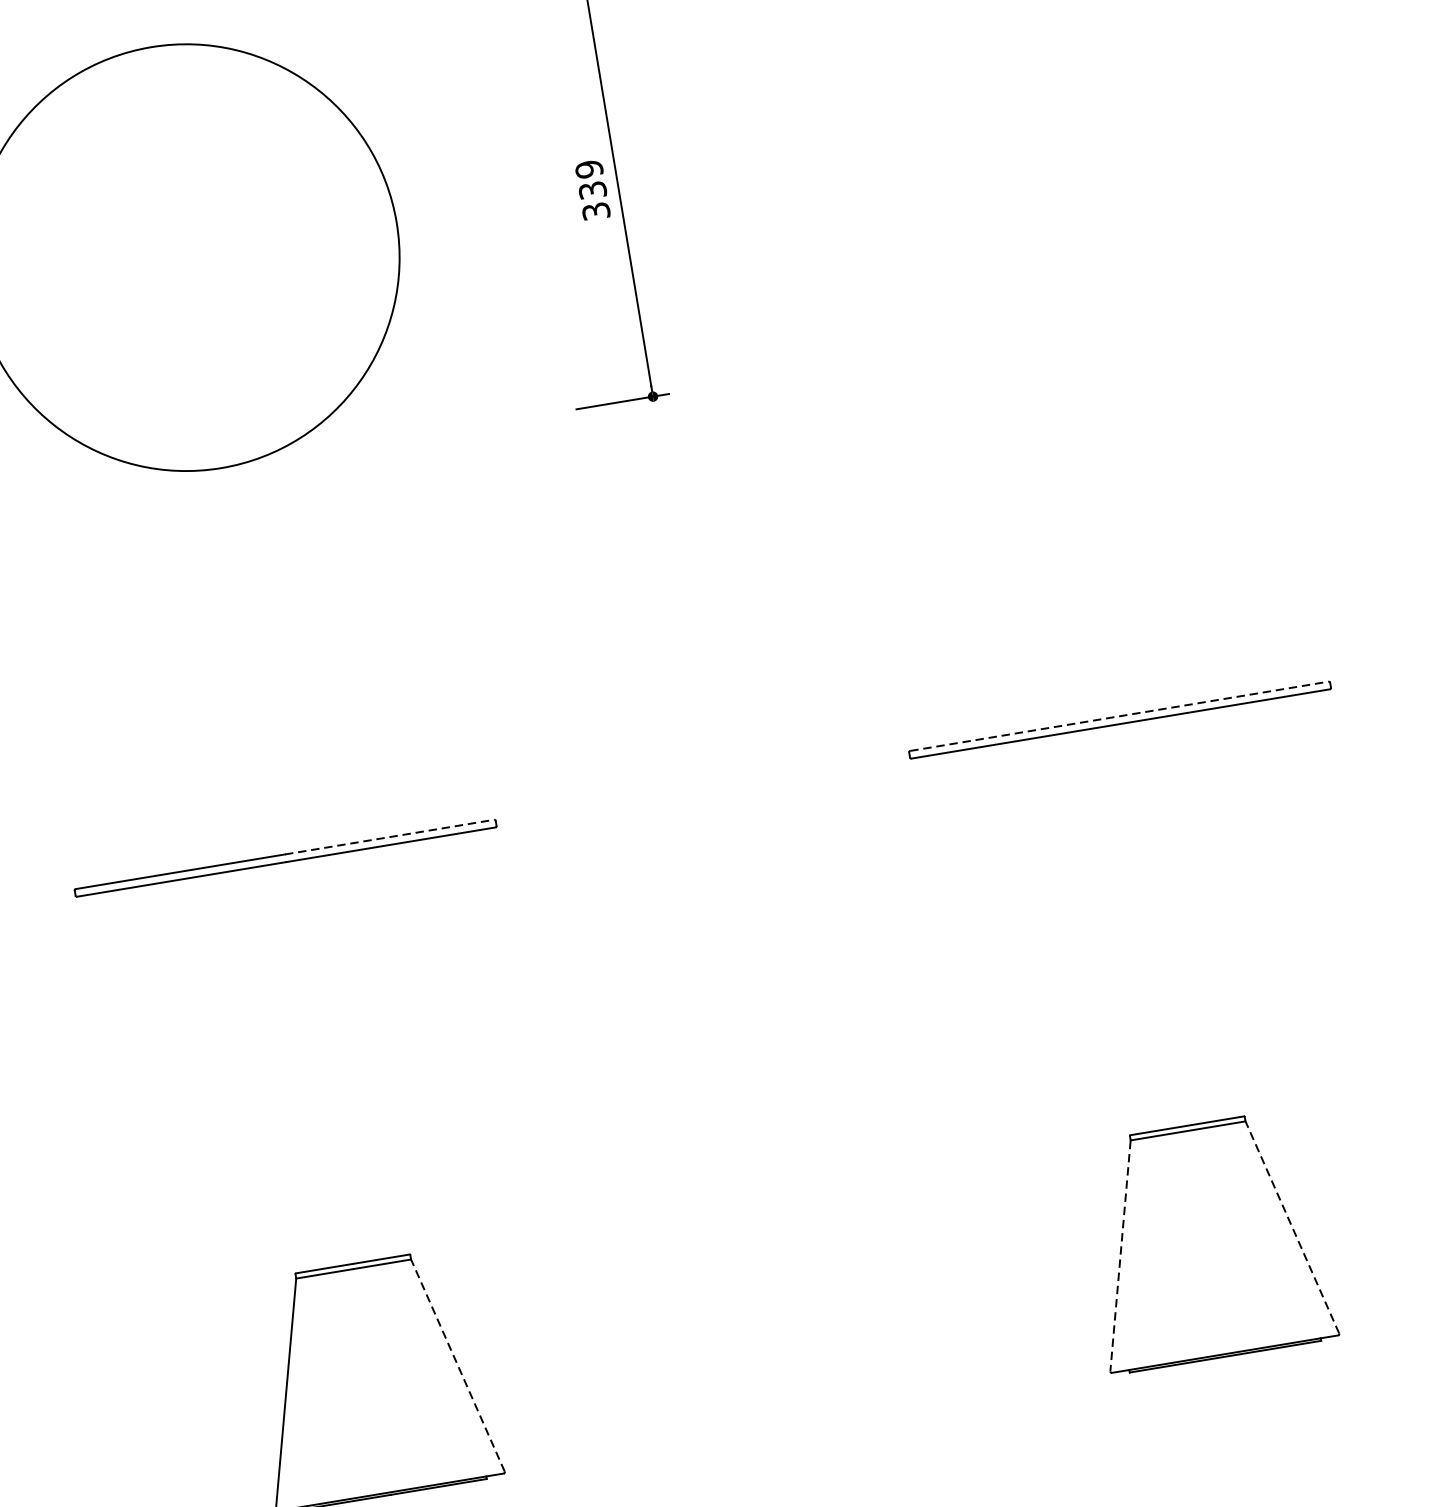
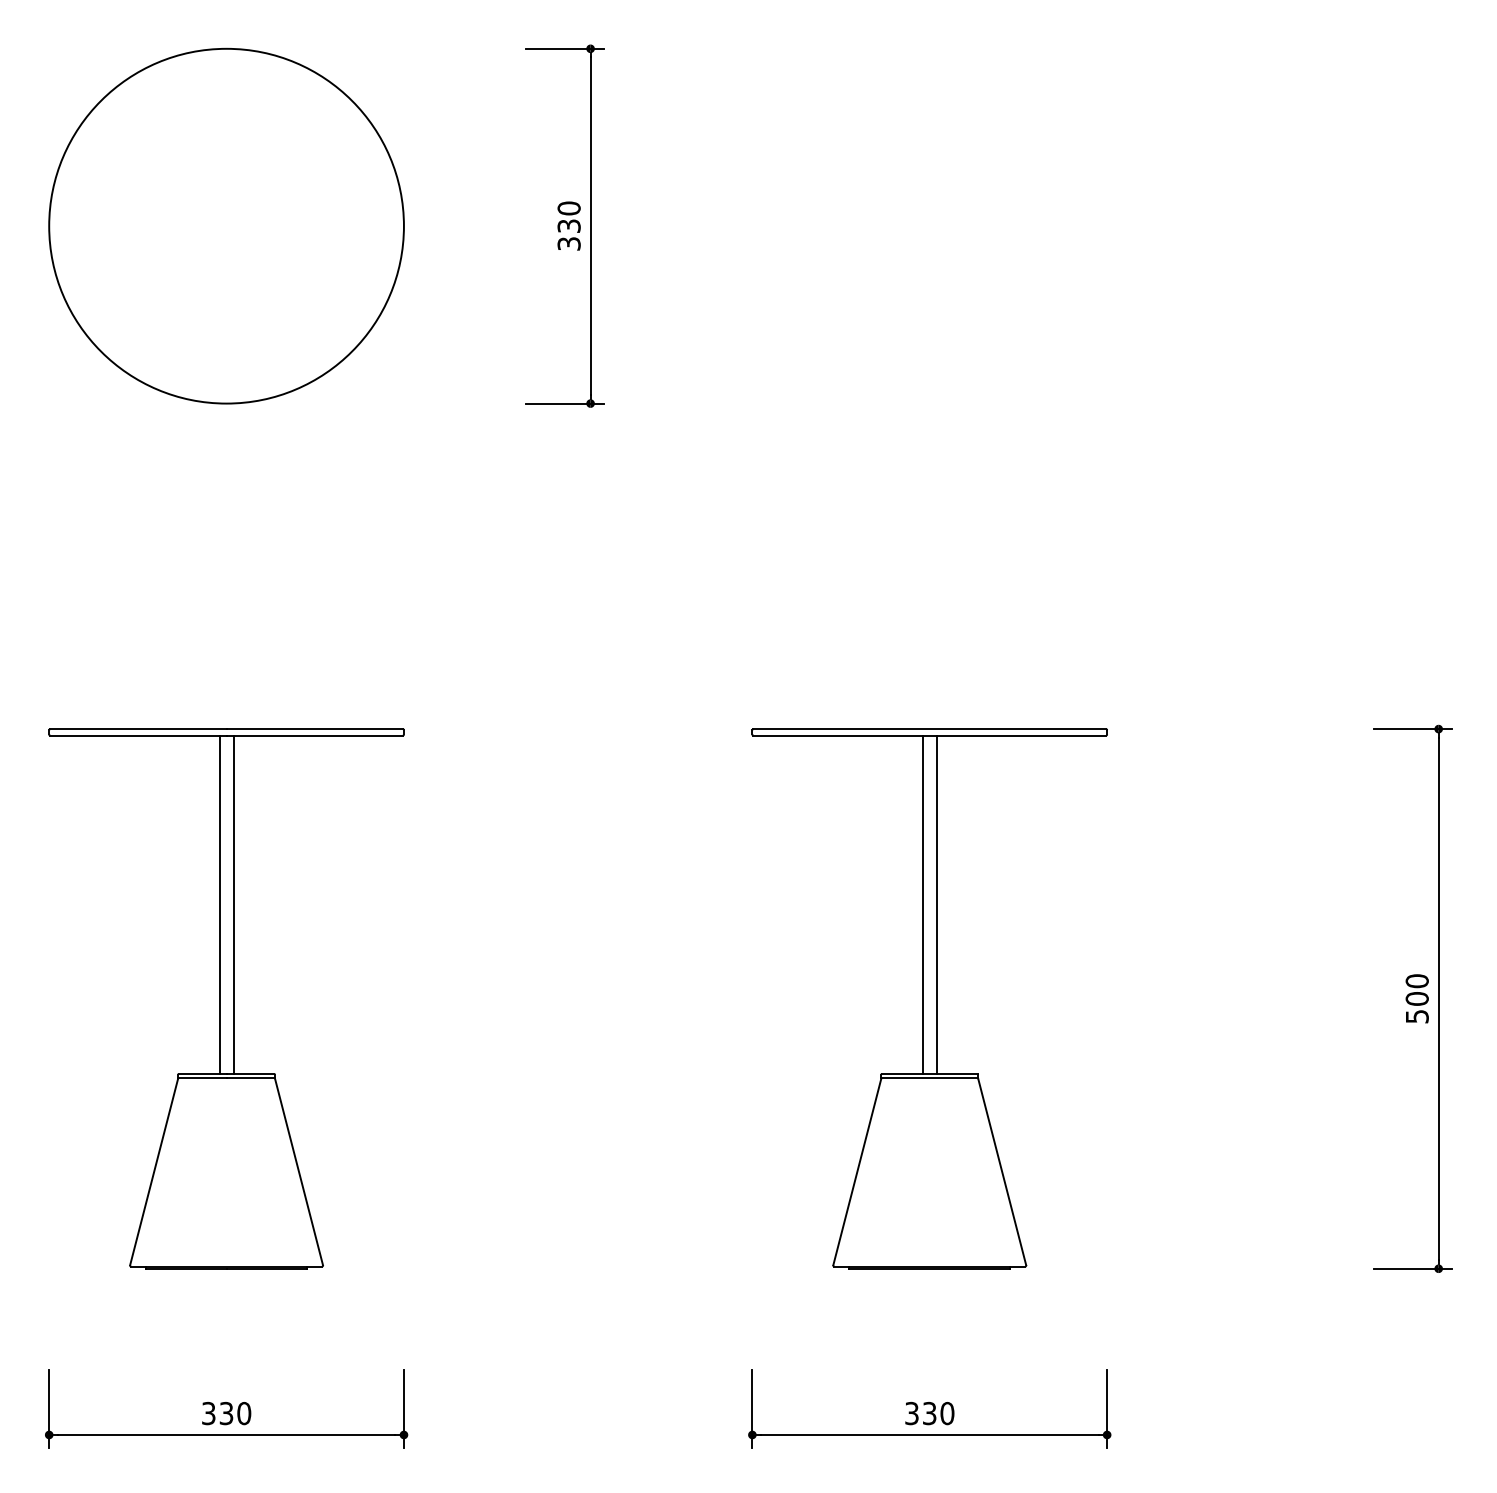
text: (588, 169) -> (568, 208), 339 -> 330
line: (1120, 716) -> (930, 729), dashed -> solid
line: (390, 837) -> (315, 729), dashed -> solid
line: (1161, 923) -> (936, 904), added
line: (1145, 925) -> (922, 904), added
line: (327, 1061) -> (233, 904), added
line: (311, 1063) -> (219, 904), added
line: (1292, 1226) -> (1002, 1171), dashed -> solid
line: (1120, 1256) -> (857, 1172), dashed -> solid
line: (457, 1365) -> (298, 1171), dashed -> solid

